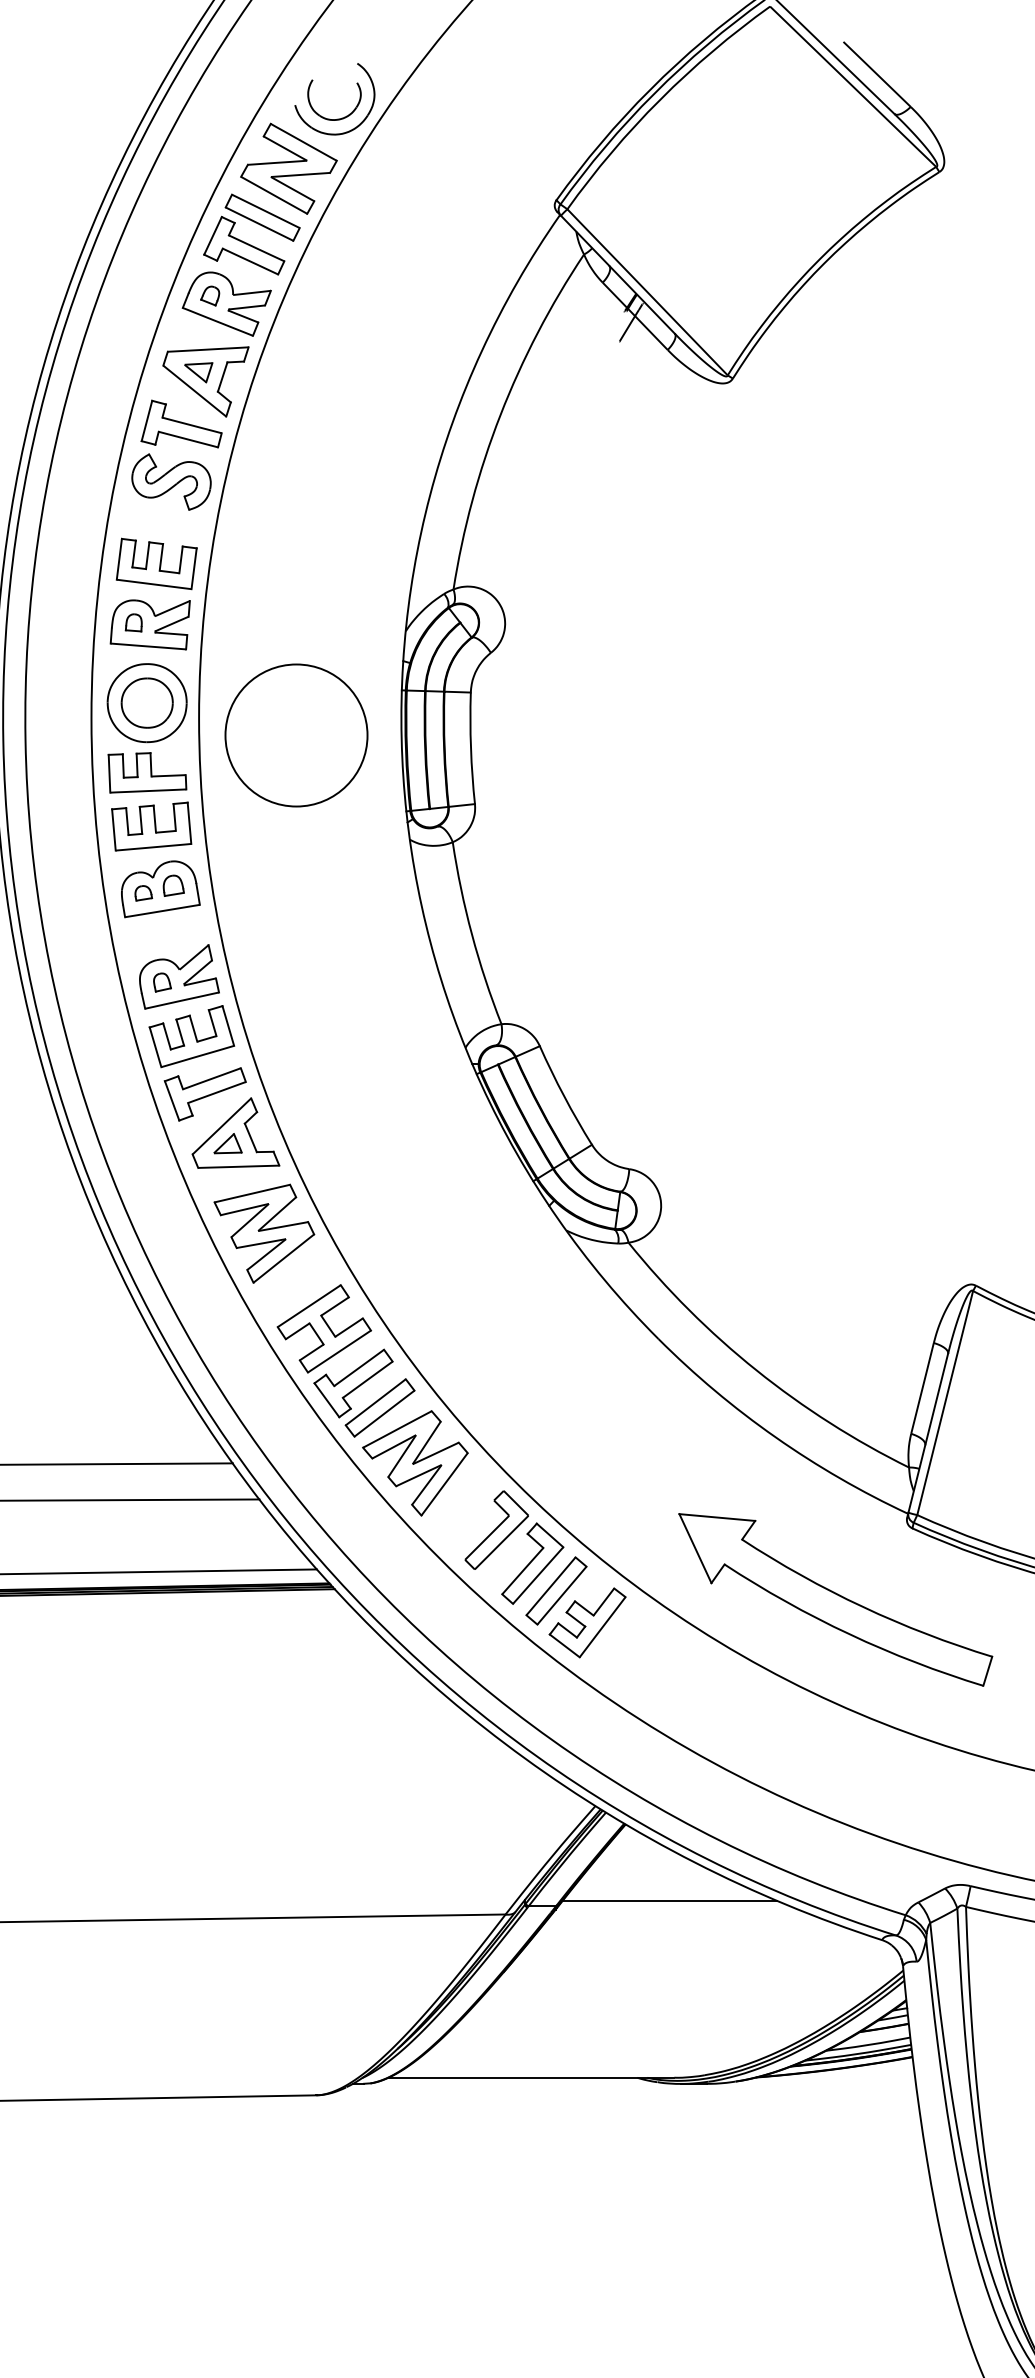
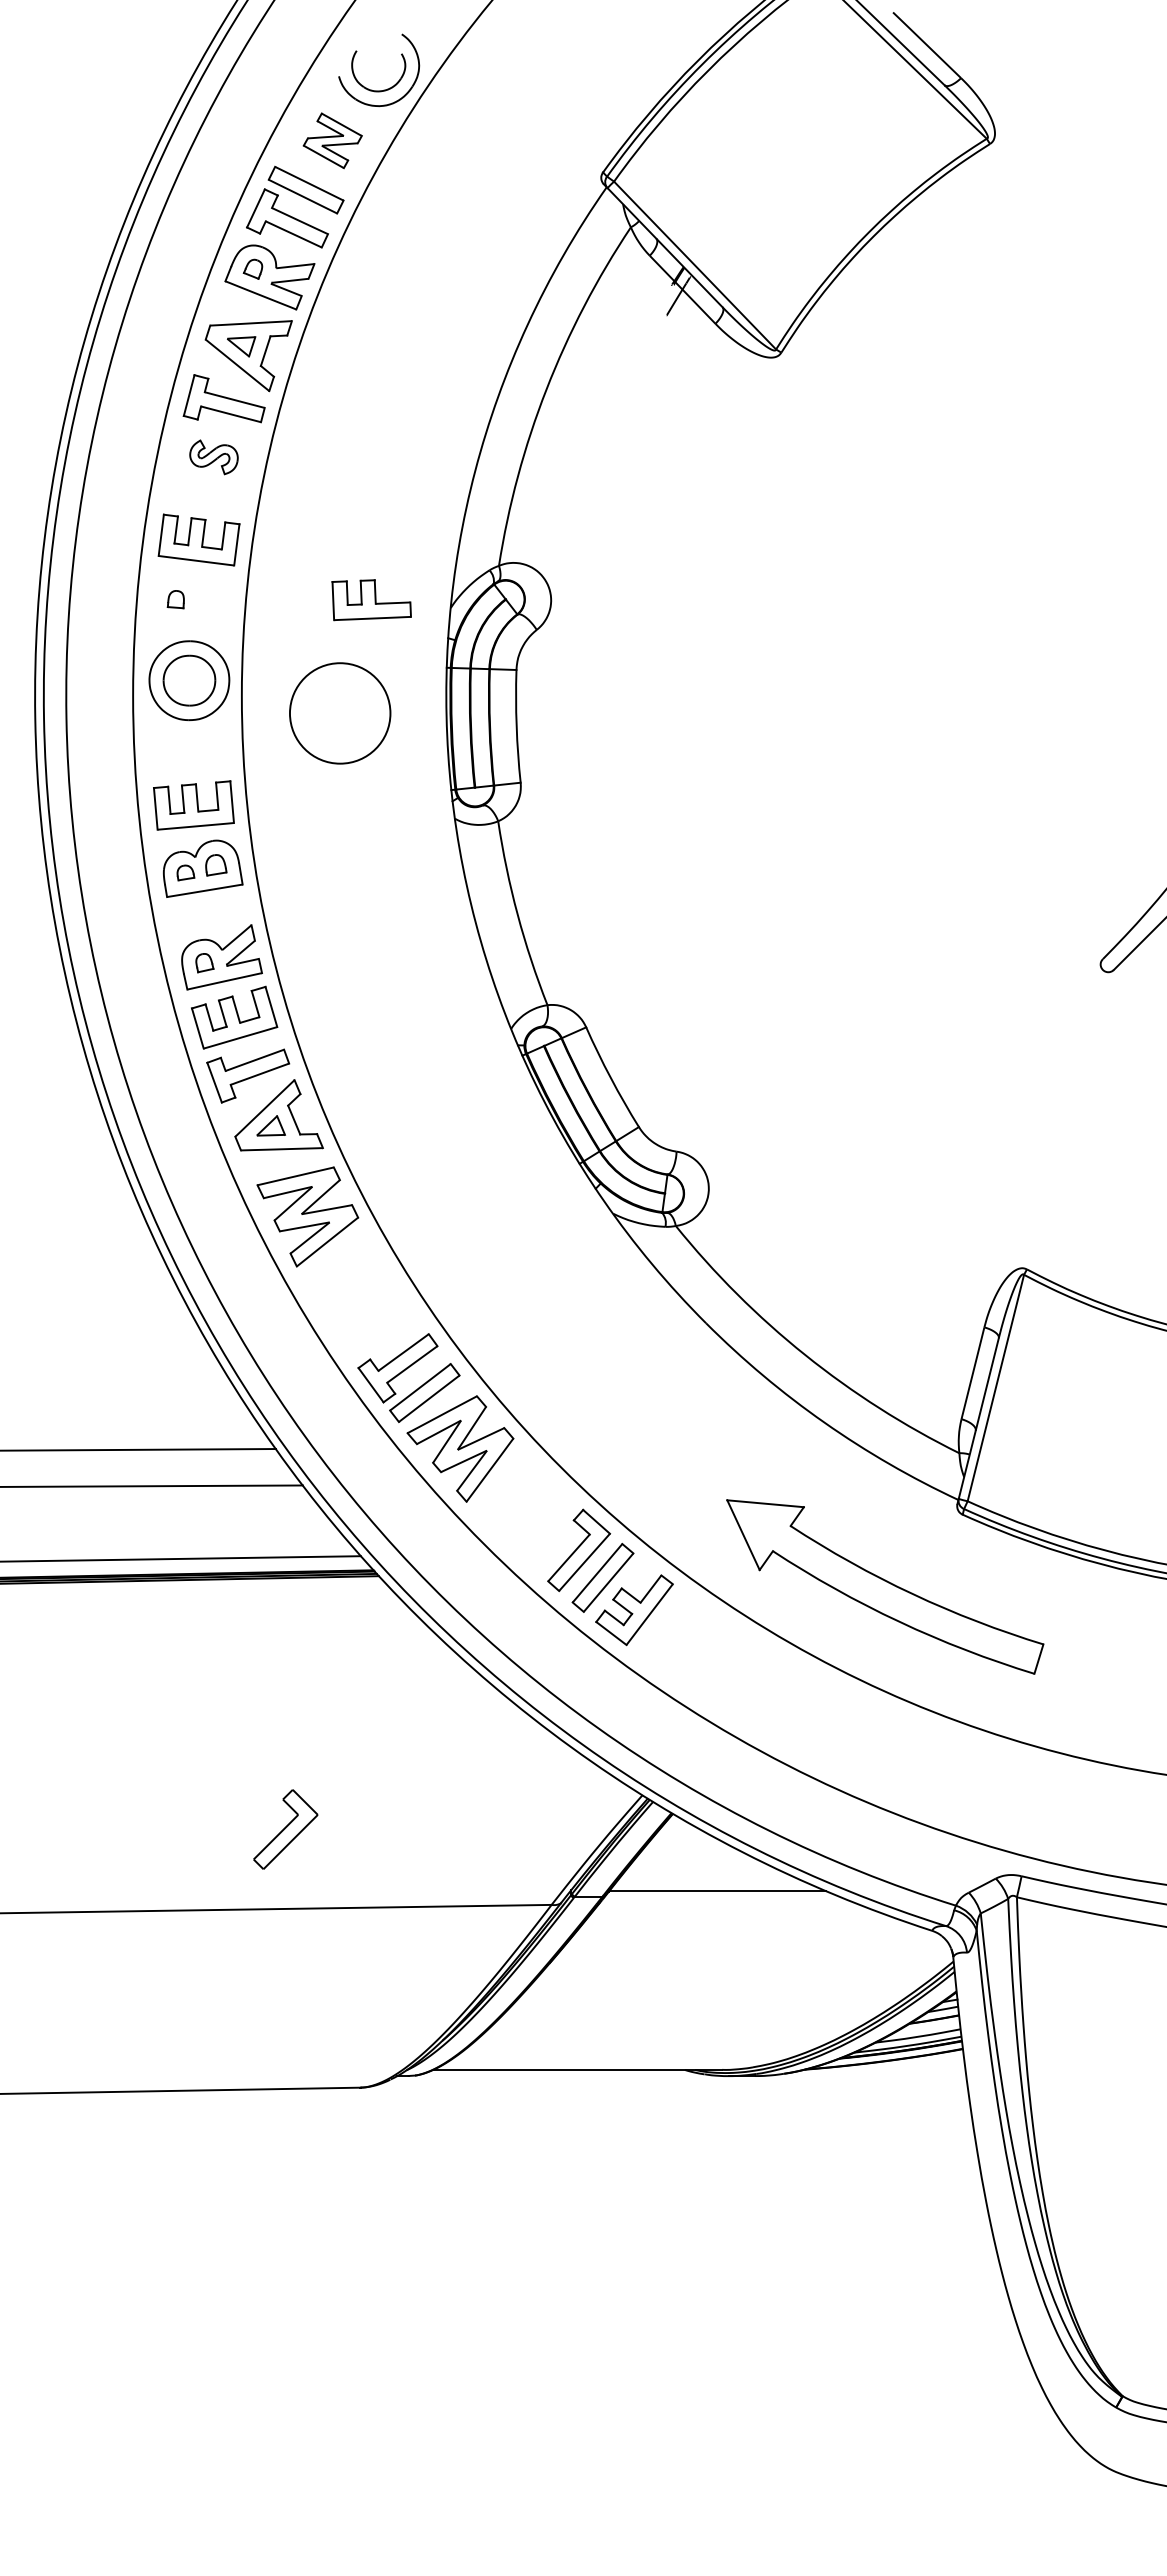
part: (288, 168) -> (332, 140), size x0.6
part: (171, 482) -> (213, 457), size x0.6
part: (150, 624) -> (192, 601), removed
circle: (295, 735) -> (339, 713), size x0.7
part: (147, 773) -> (371, 600), moved
part: (324, 1328) -> (368, 1312), removed
part: (496, 1530) -> (285, 1829), moved

